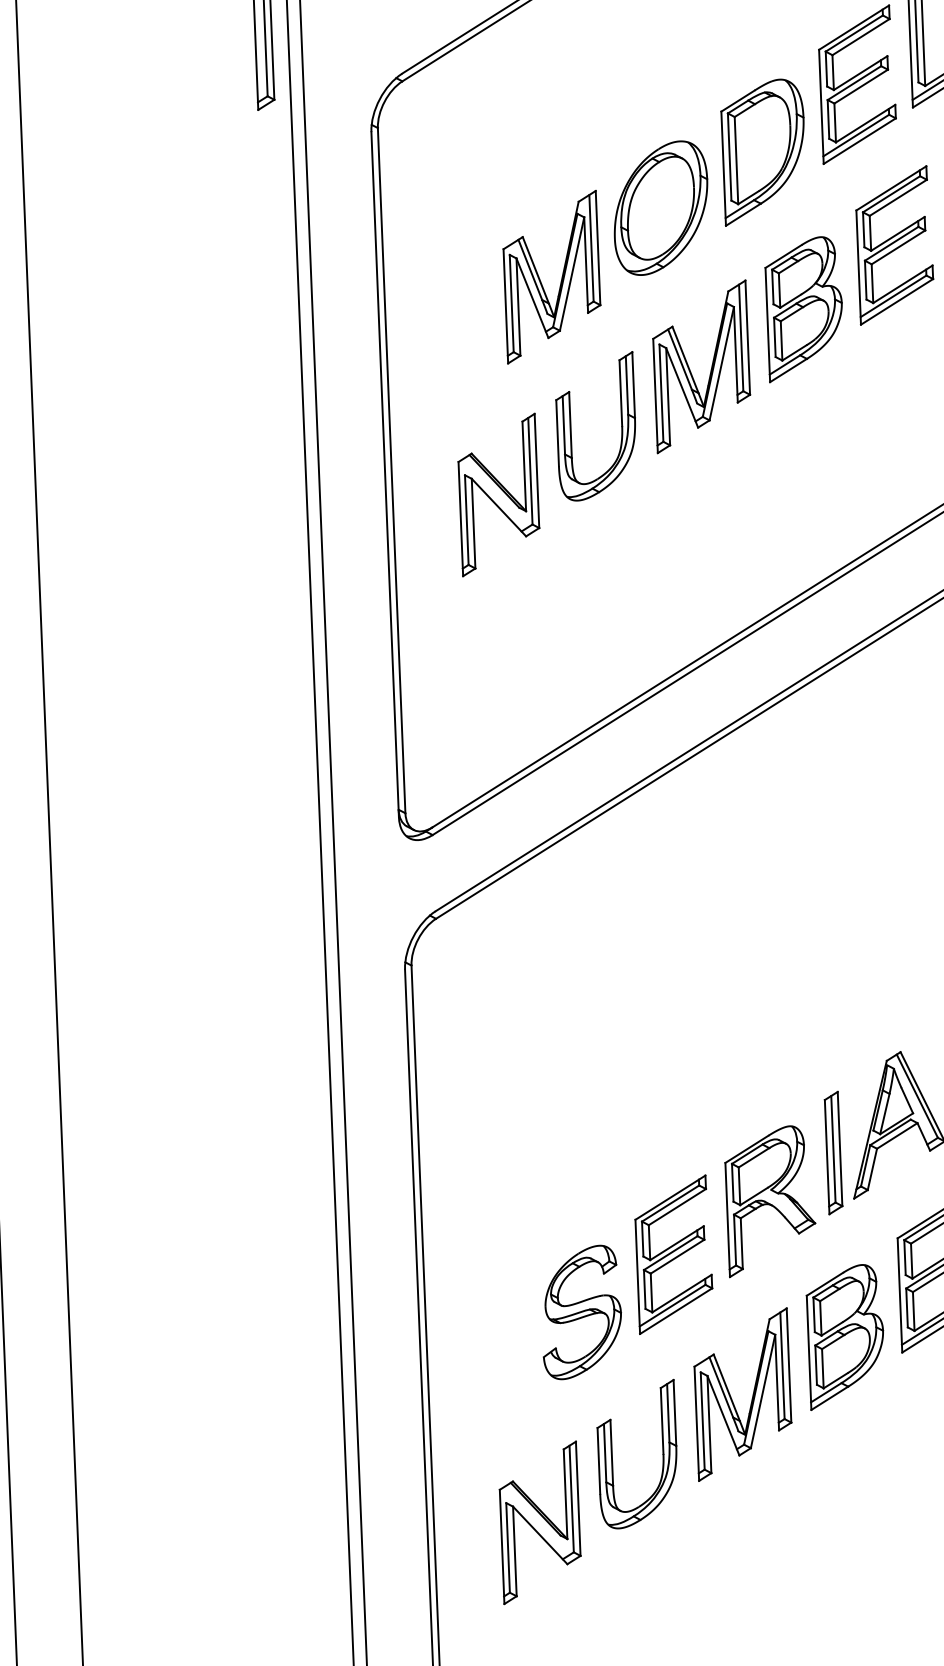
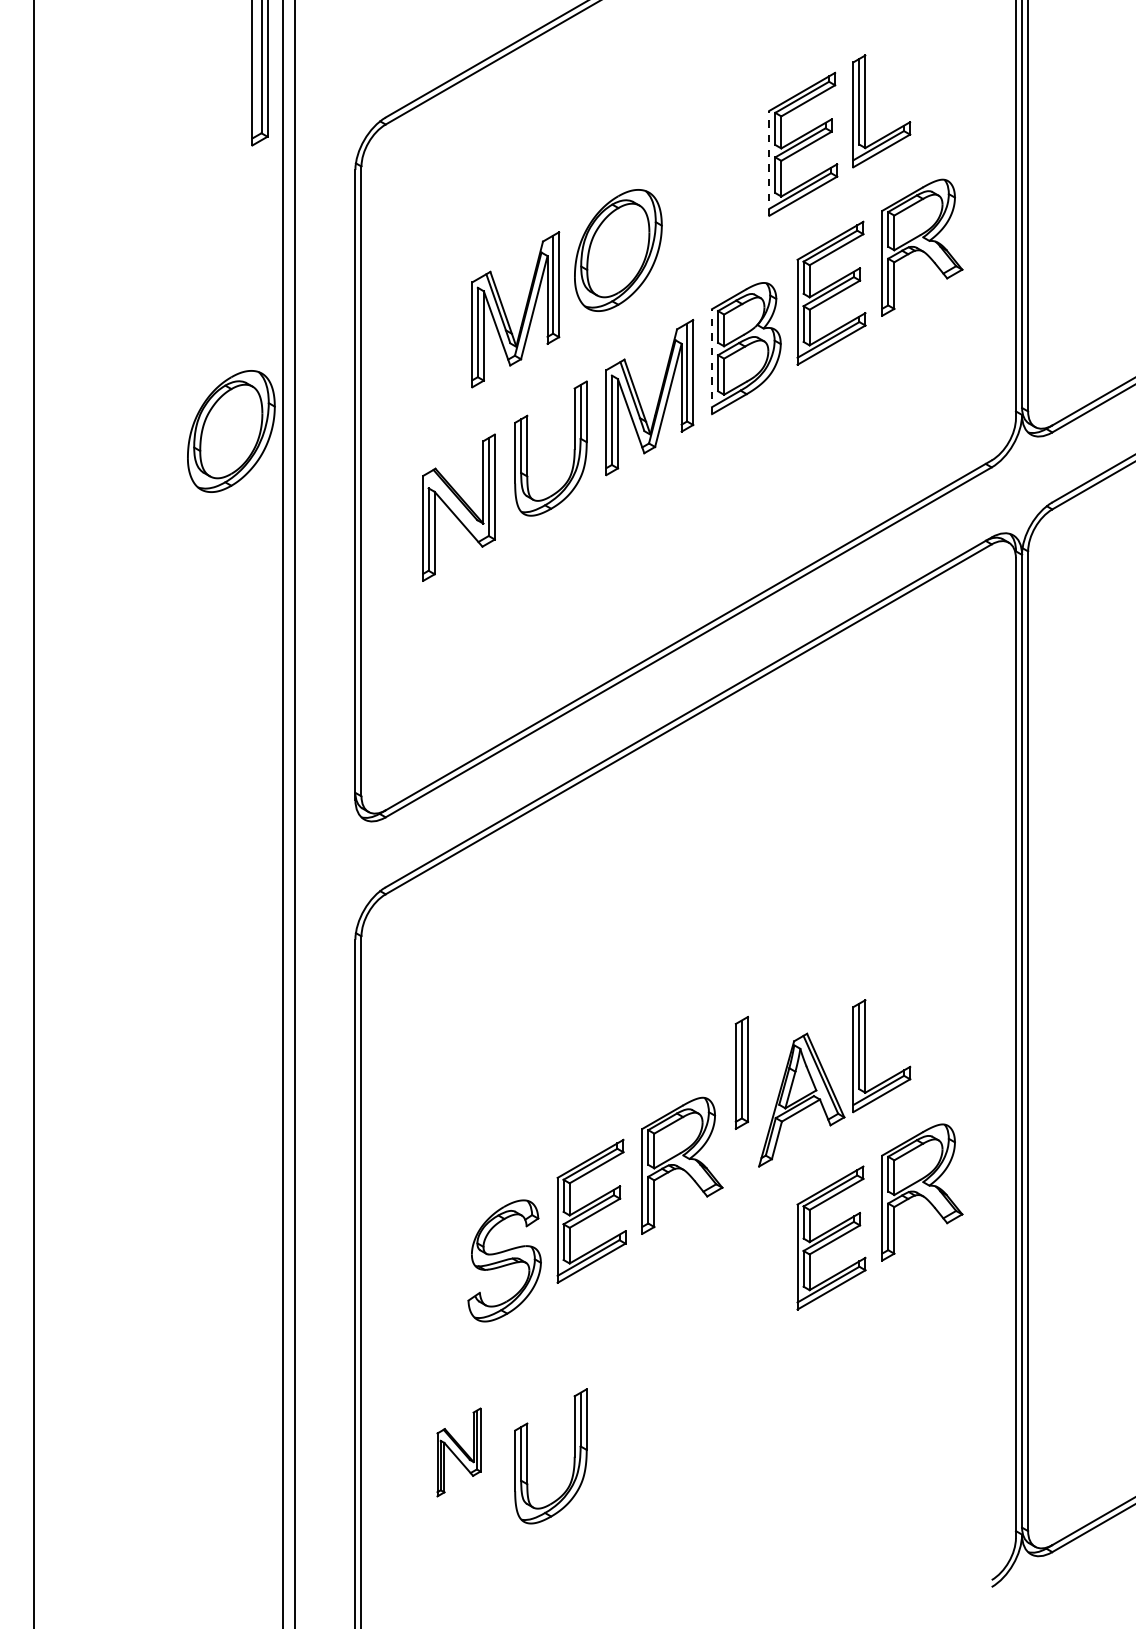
line: (821, 105) -> (769, 162), solid -> dashed
part: (763, 151) -> (714, 202), removed
line: (768, 324) -> (712, 361), solid -> dashed
part: (248, 422) -> (231, 431), added
part: (833, 1152) -> (741, 1072), moved
part: (845, 1336) -> (746, 1292), removed
part: (752, 1394) -> (658, 1342), removed
part: (612, 1455) -> (527, 1456), moved
part: (539, 1522) -> (458, 1452), size x0.6

